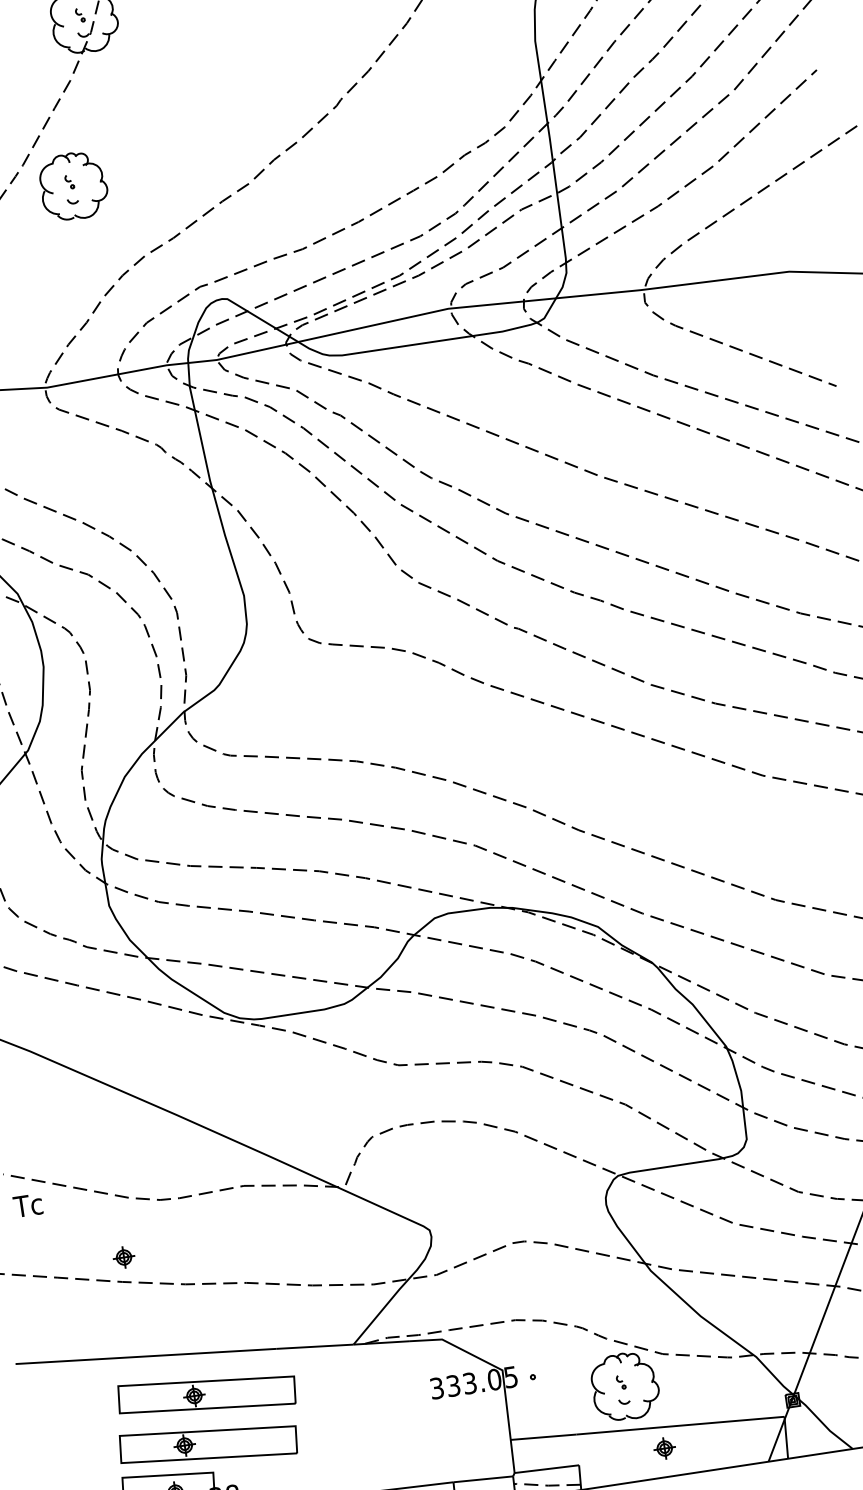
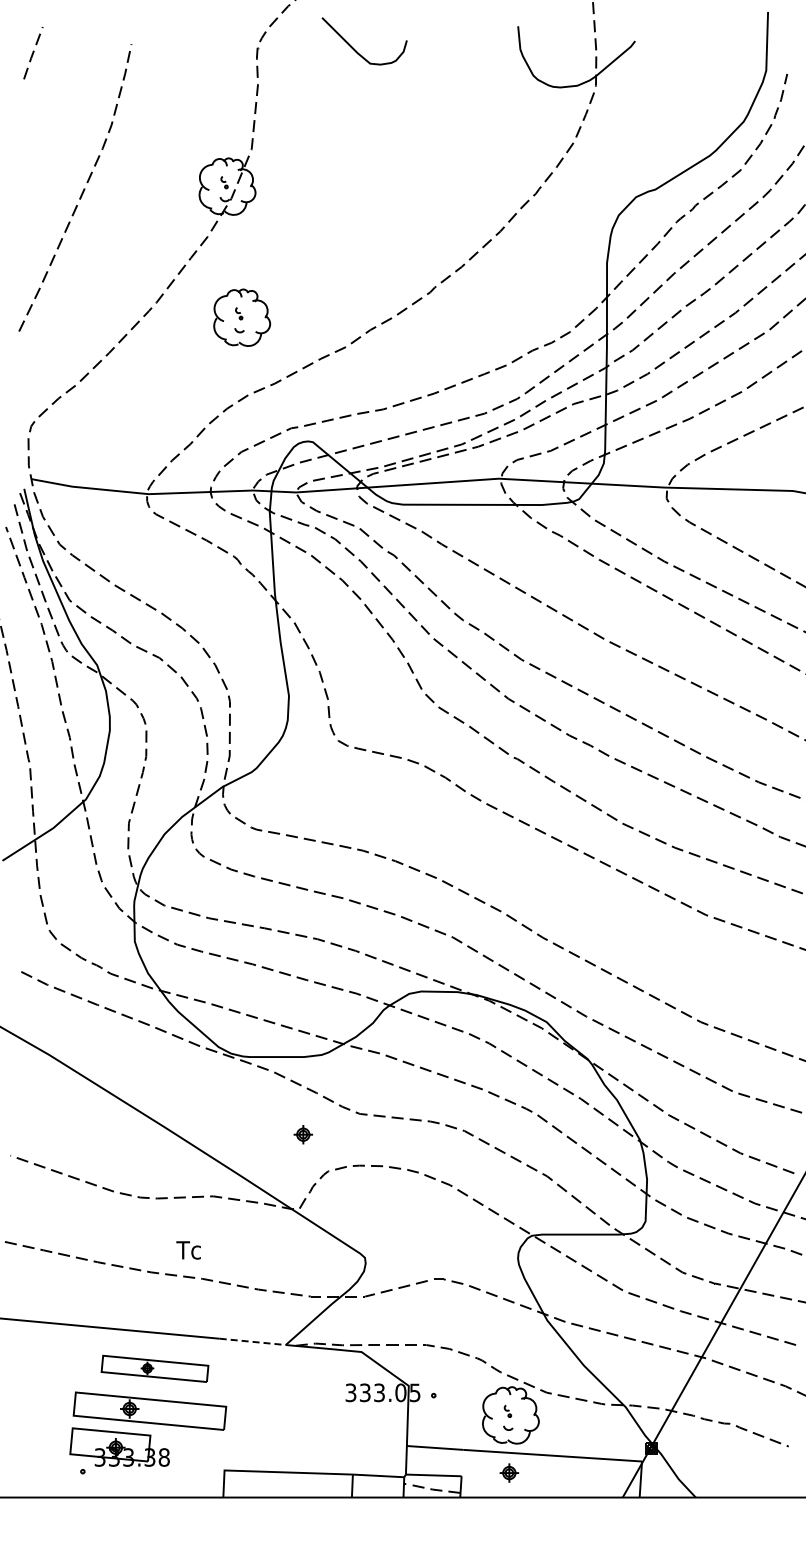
part: (74, 185) -> (242, 317), moved
text: (27, 1205) -> (188, 1250), moved
part: (123, 1257) -> (302, 1134), moved
line: (315, 1346) -> (253, 1341), solid -> dashed
part: (206, 1394) -> (154, 1368), size x0.7
part: (664, 1447) -> (509, 1472), moved

